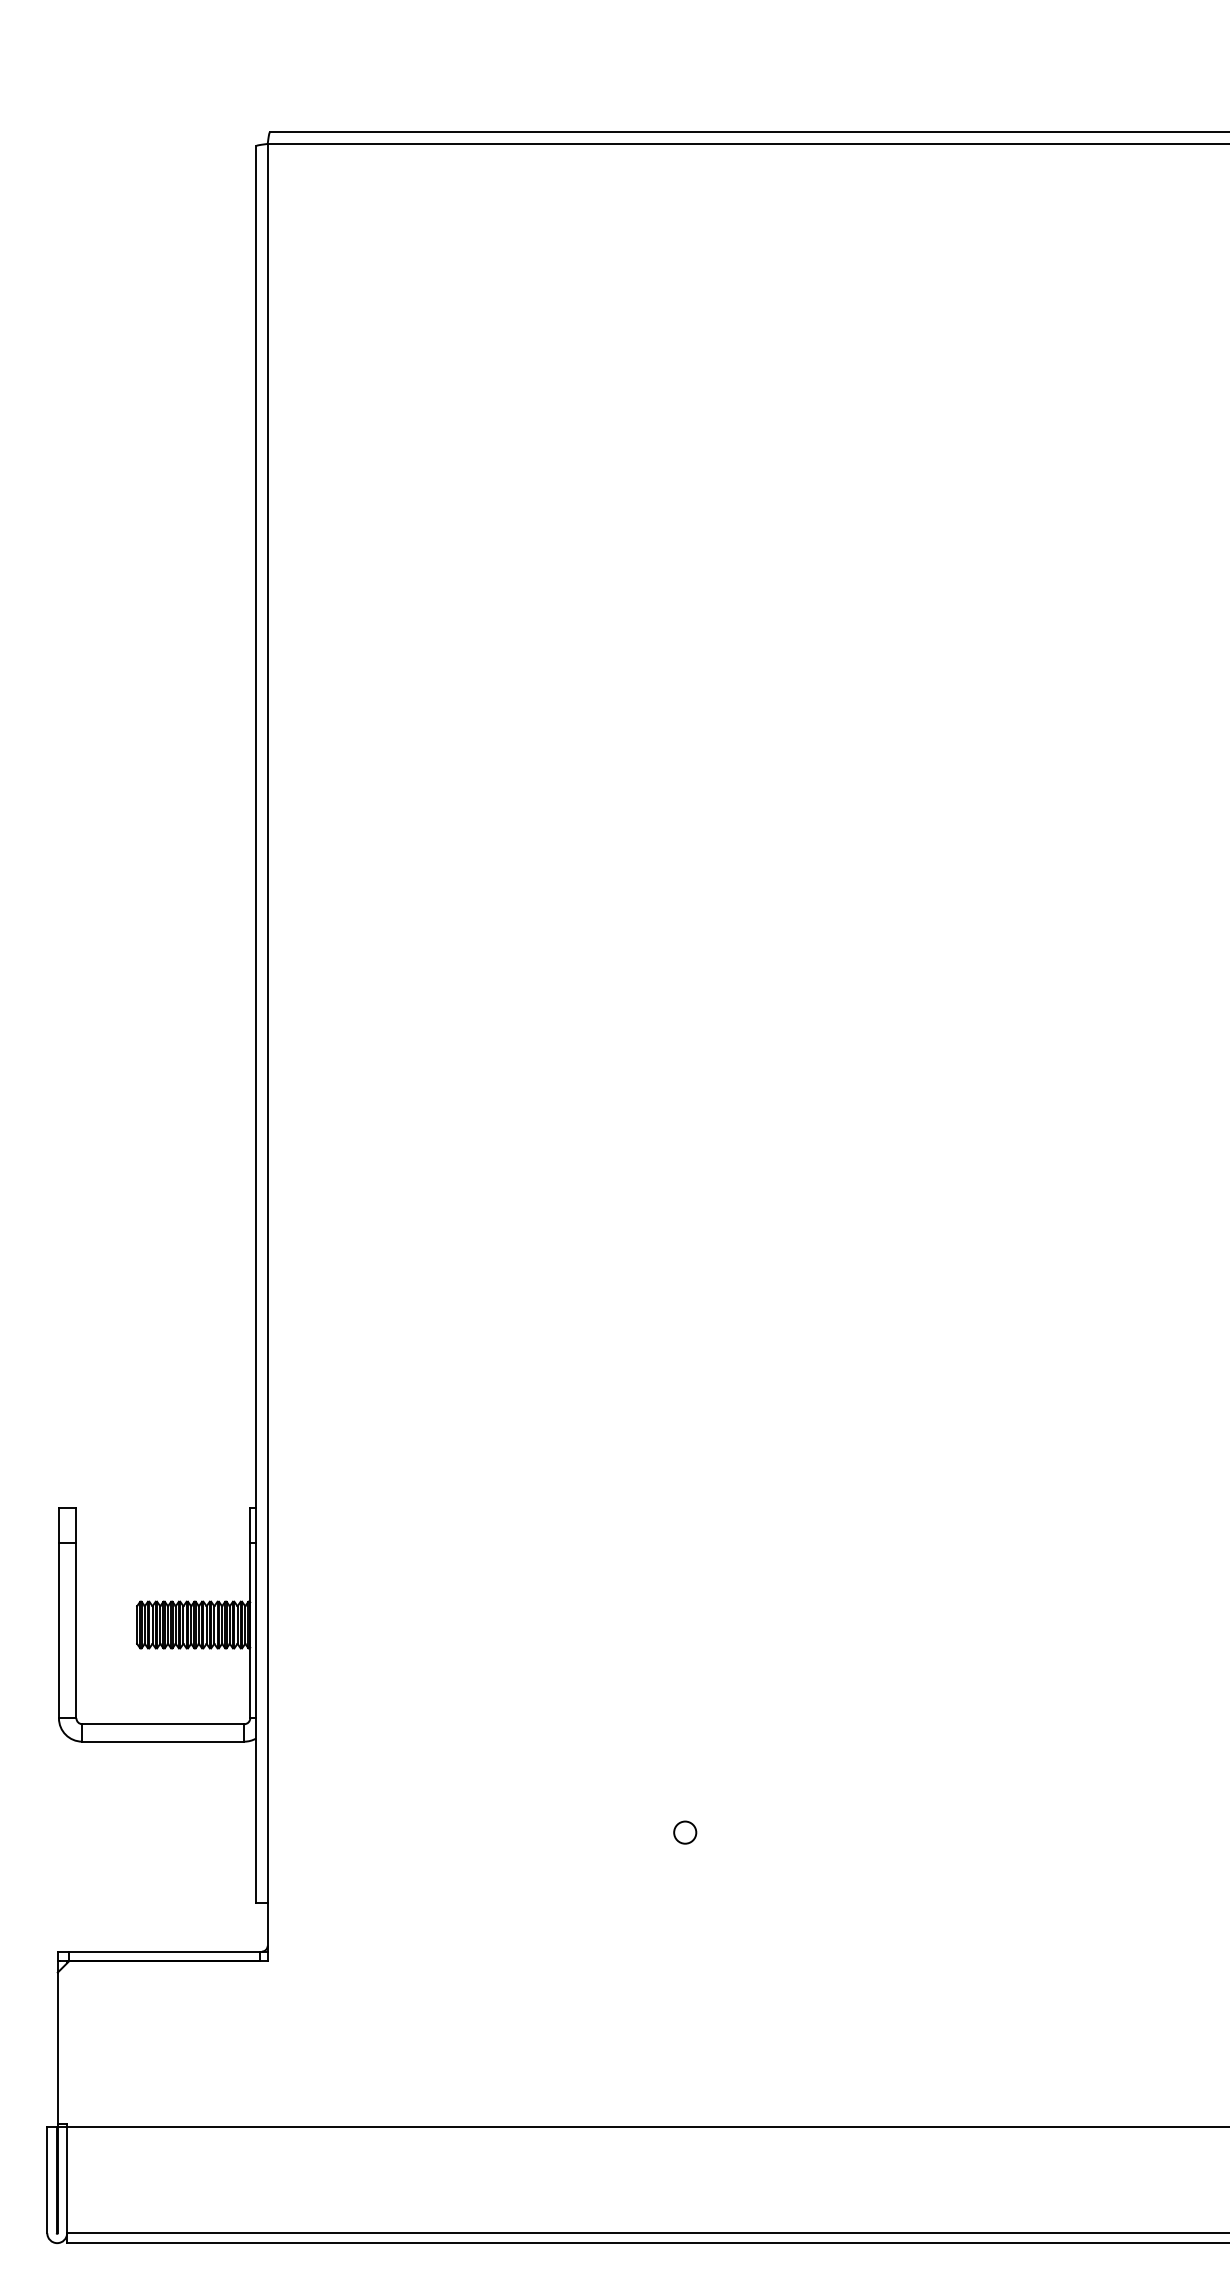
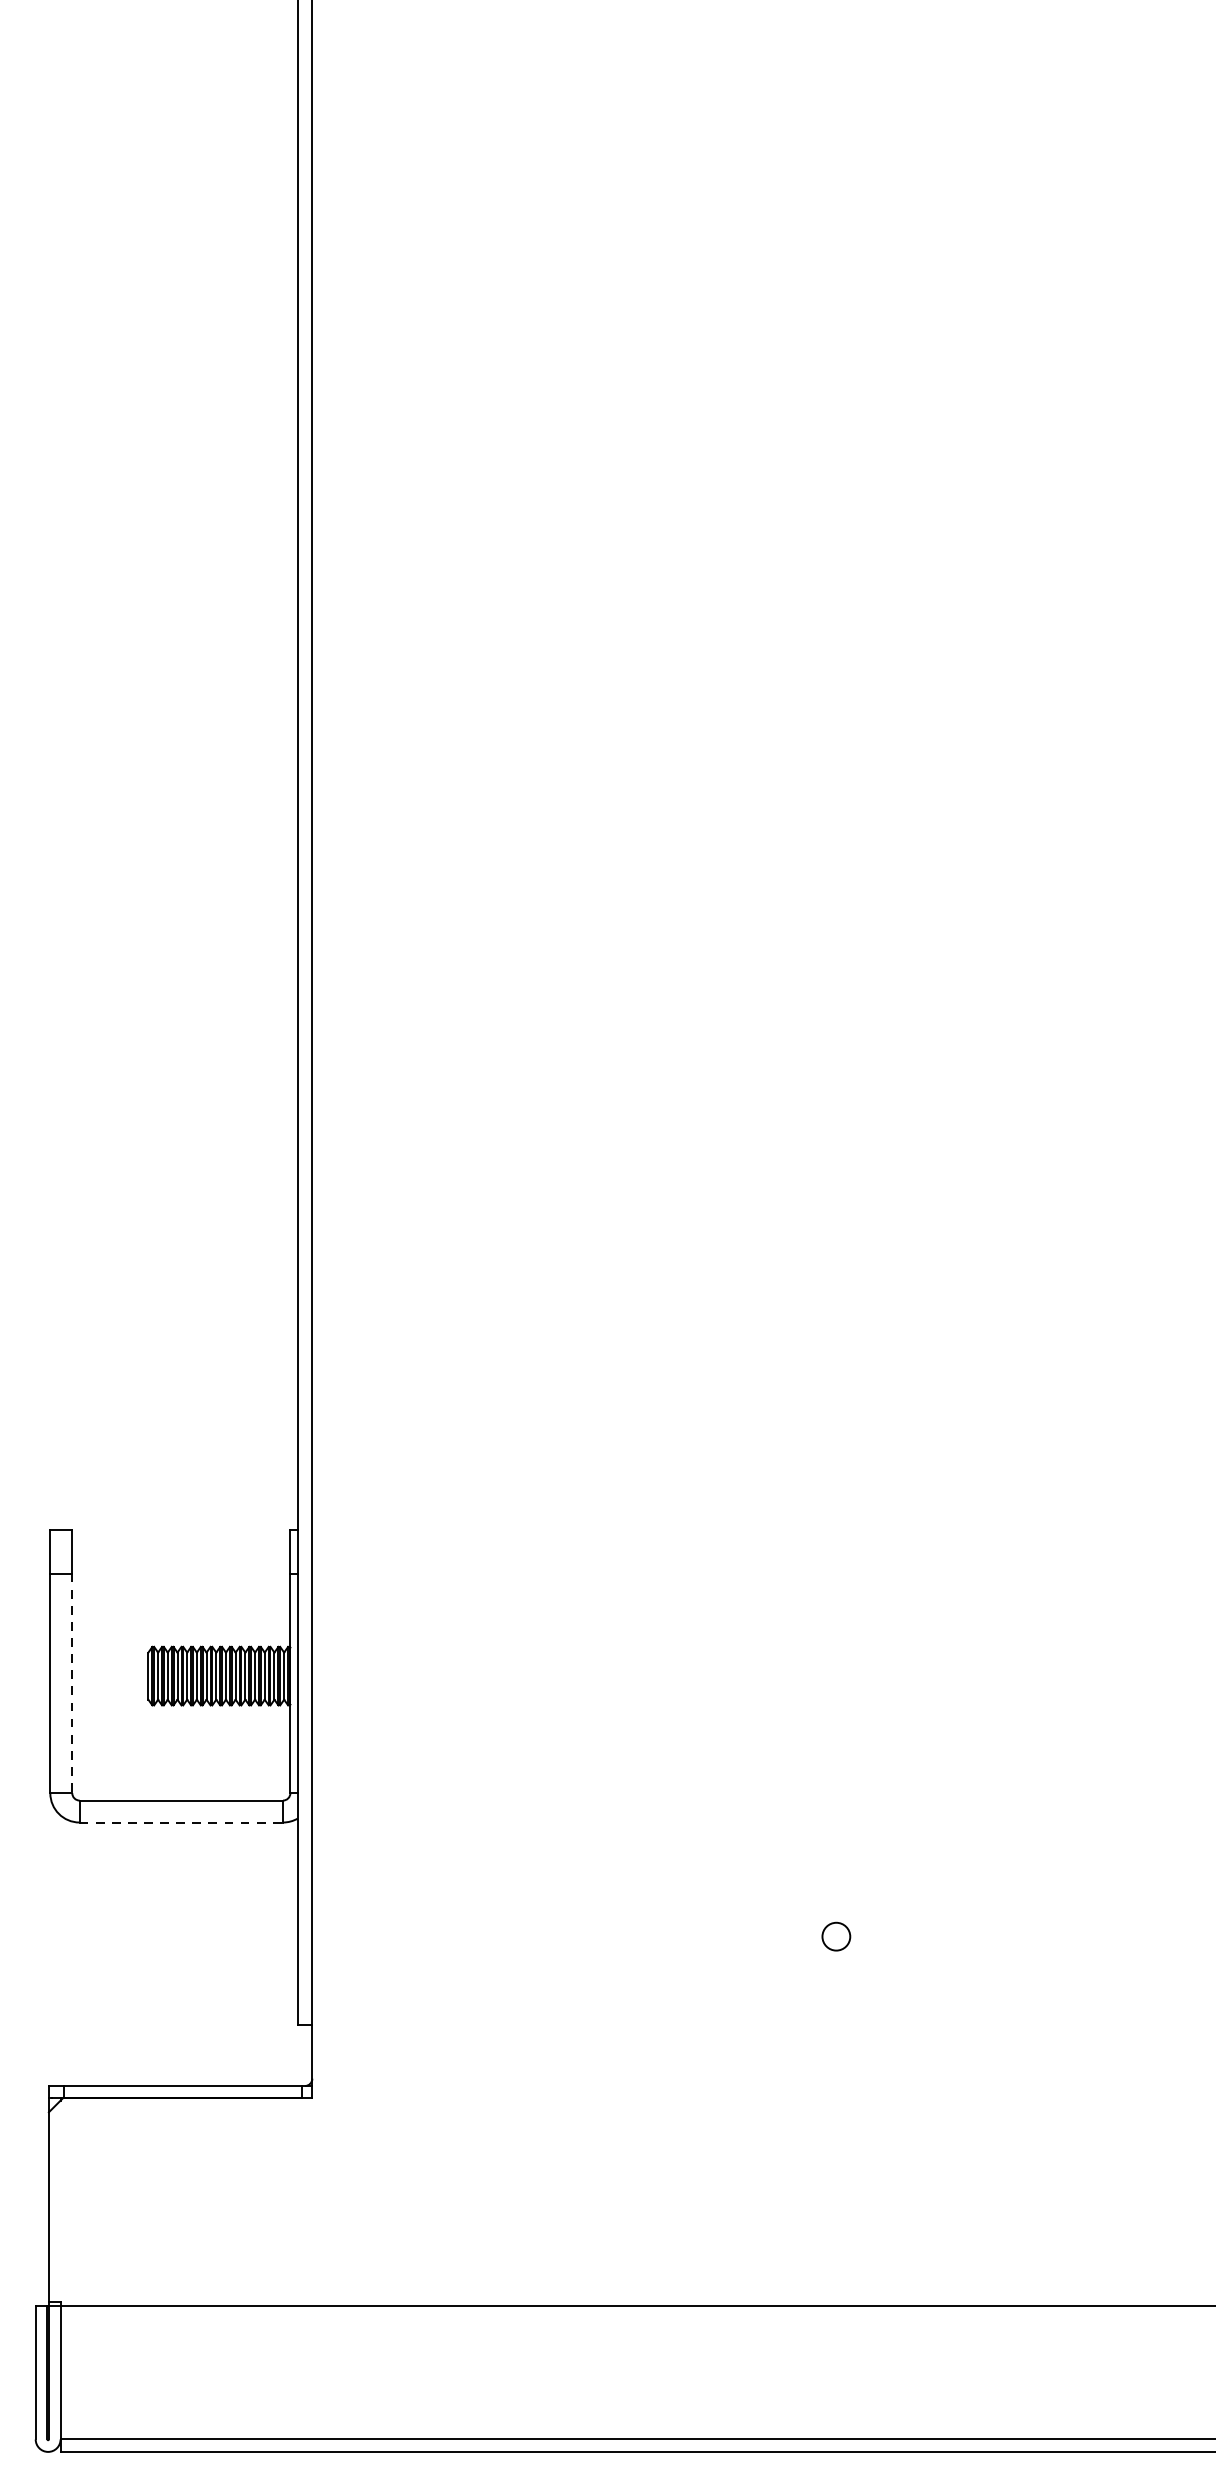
line: (76, 1631) -> (72, 1684), solid -> dashed
line: (163, 1741) -> (181, 1822), solid -> dashed

